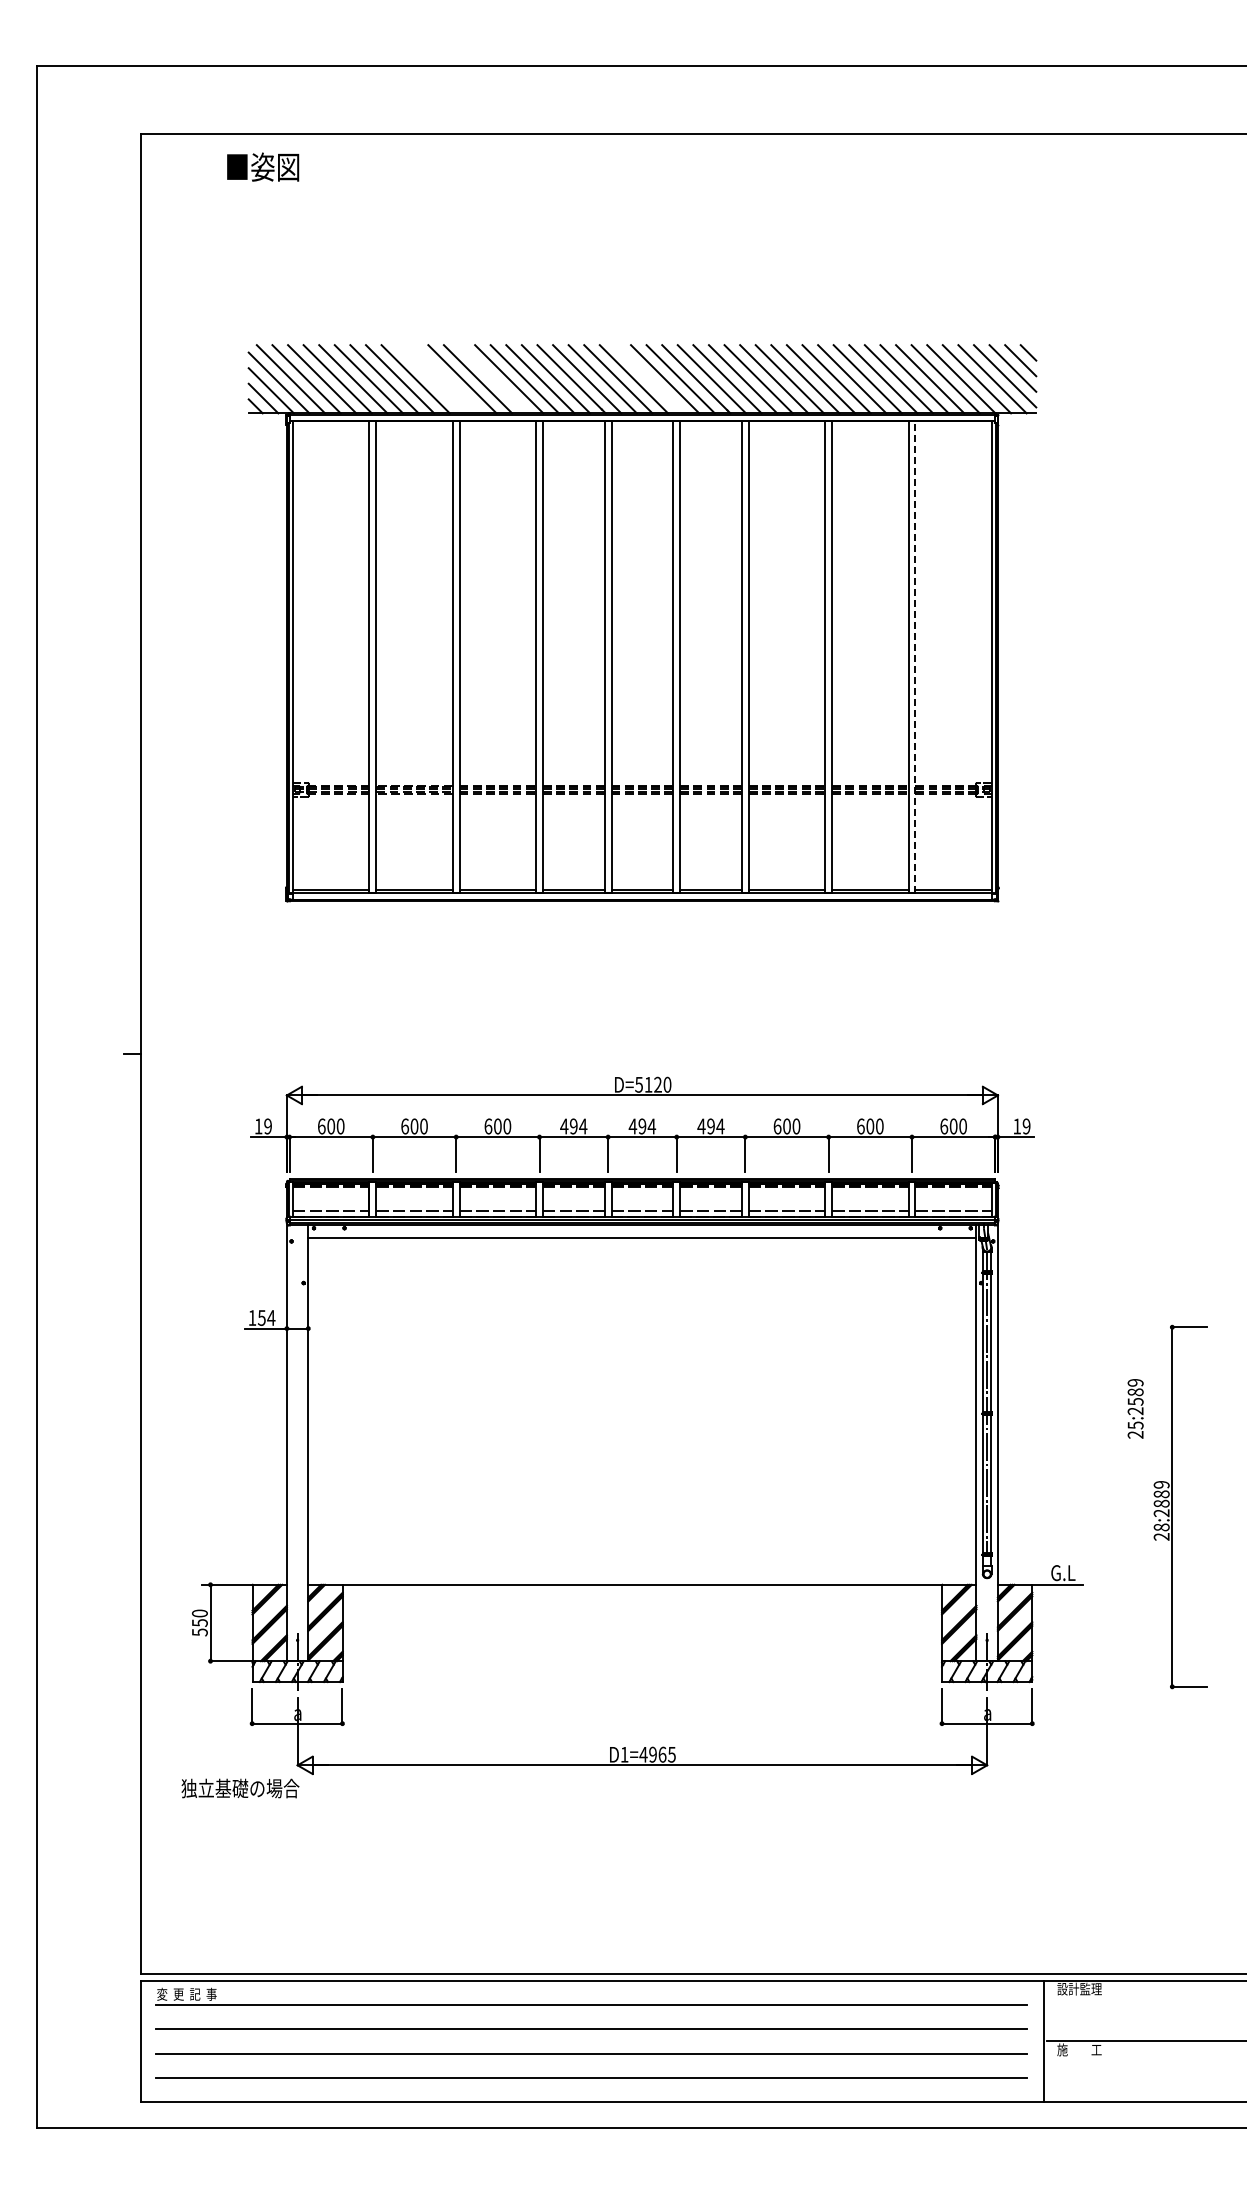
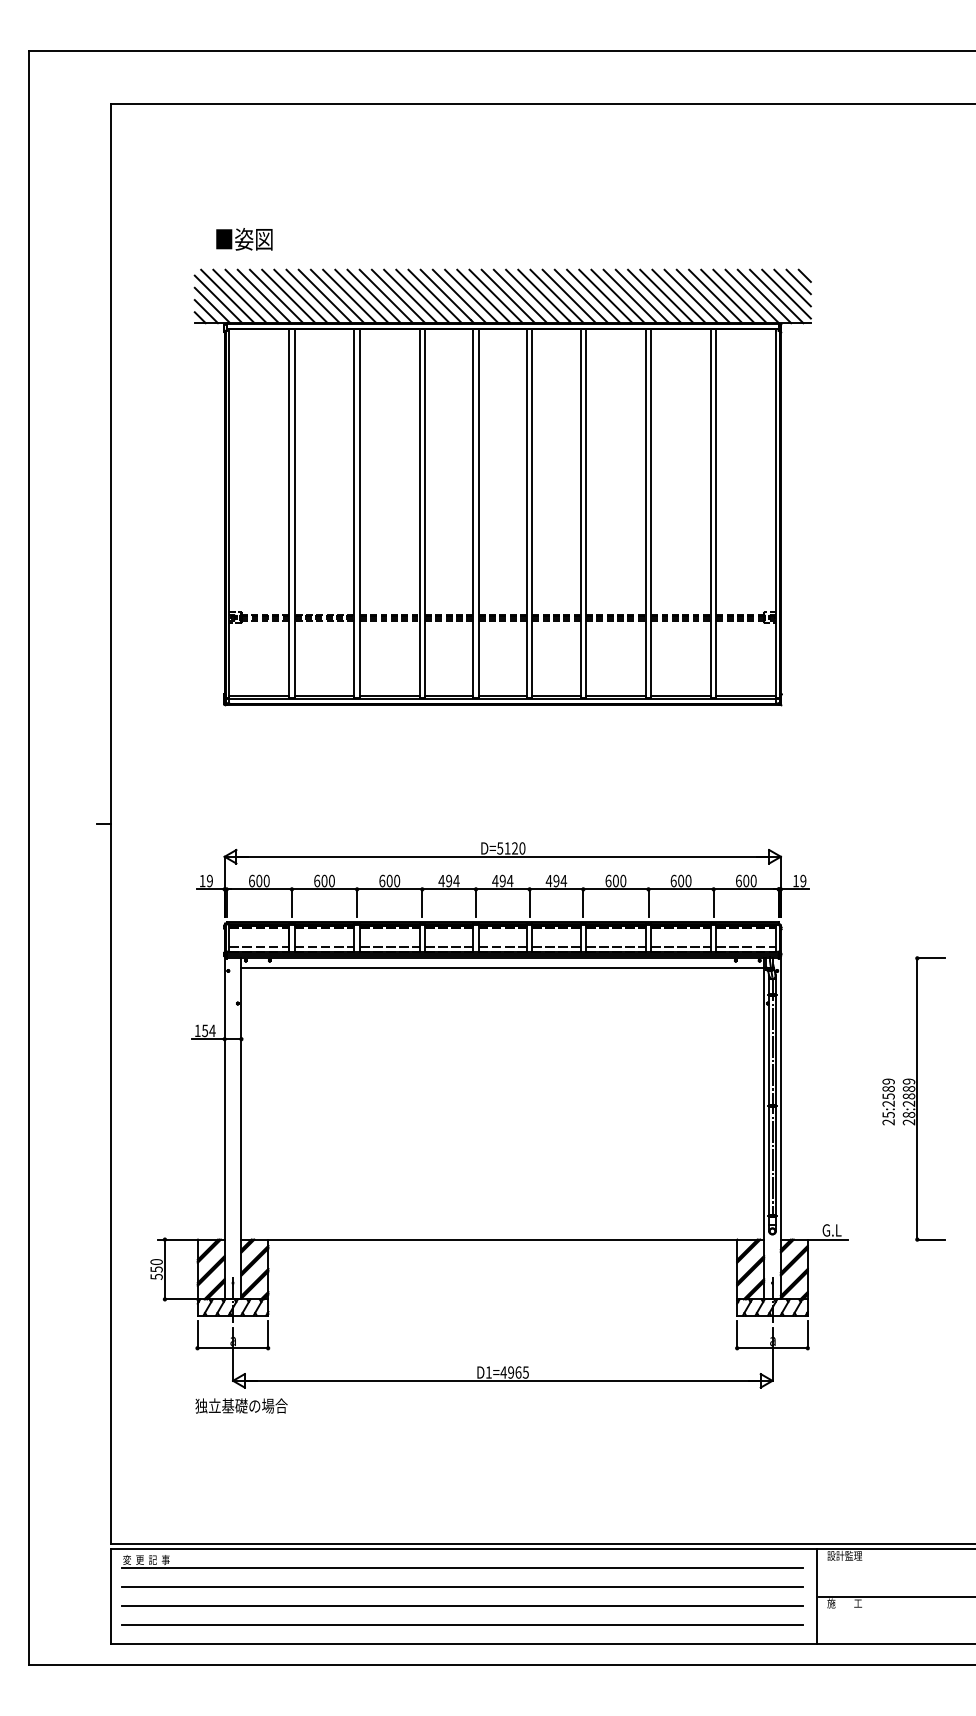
text: (263, 166) -> (244, 238), moved
line: (431, 379) -> (337, 296), added
line: (446, 379) -> (349, 296), added
line: (493, 379) -> (386, 296), added
line: (649, 379) -> (508, 296), added
line: (915, 656) -> (716, 513), dashed -> solid
part: (1172, 1506) -> (917, 1098), moved
text: (240, 1788) -> (241, 1406), moved

